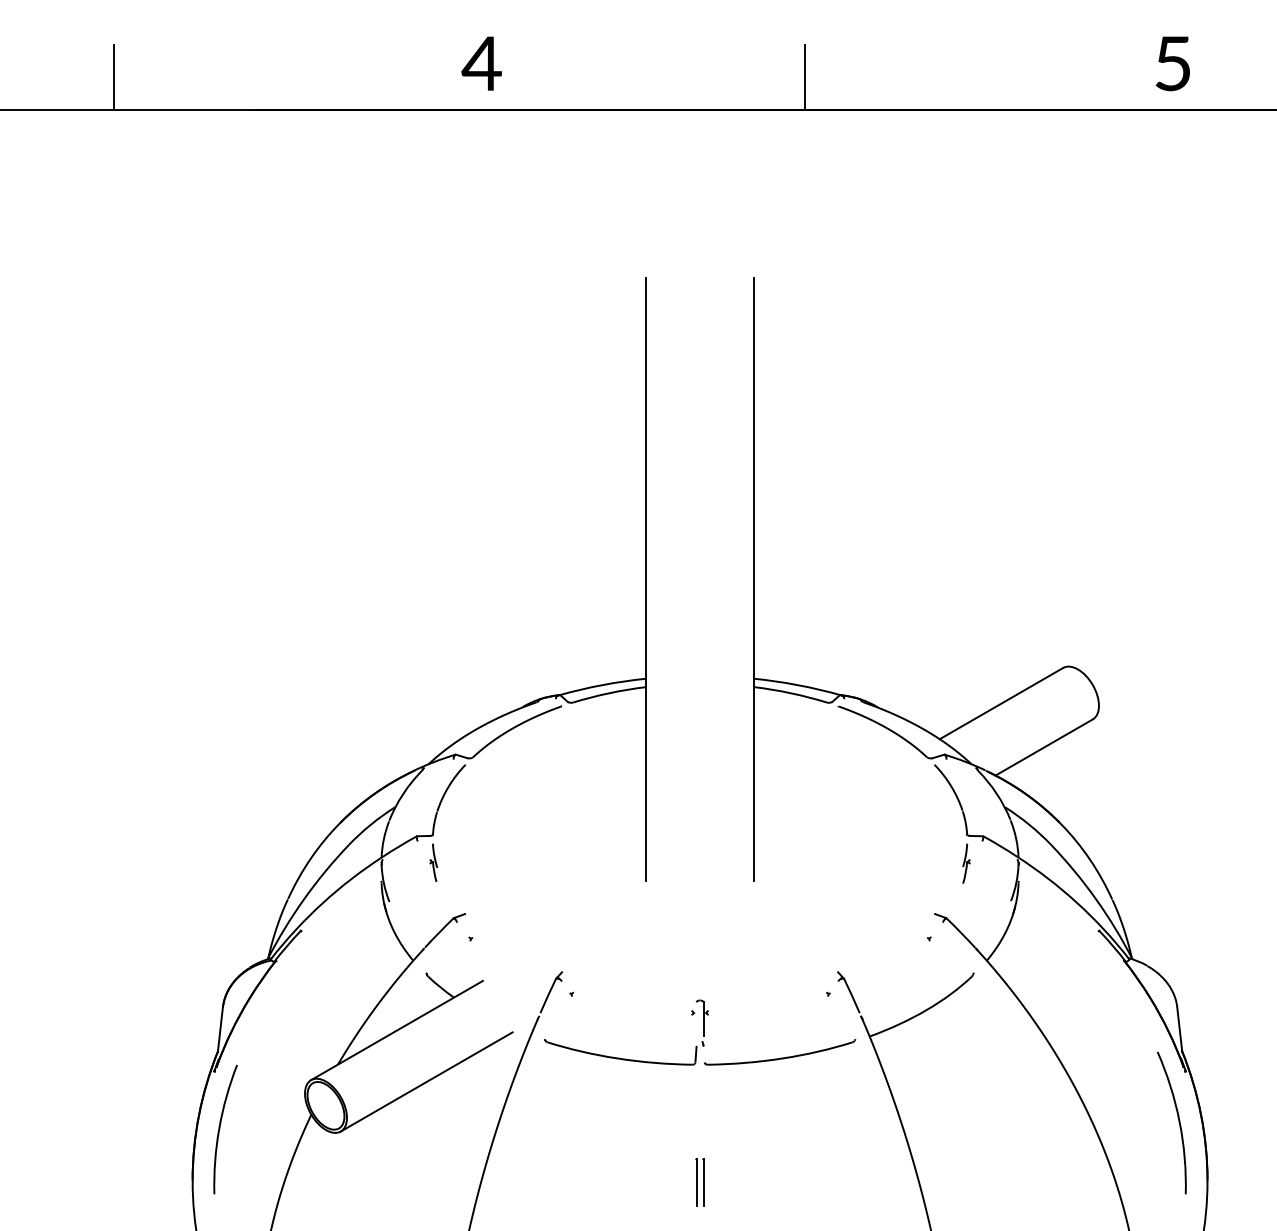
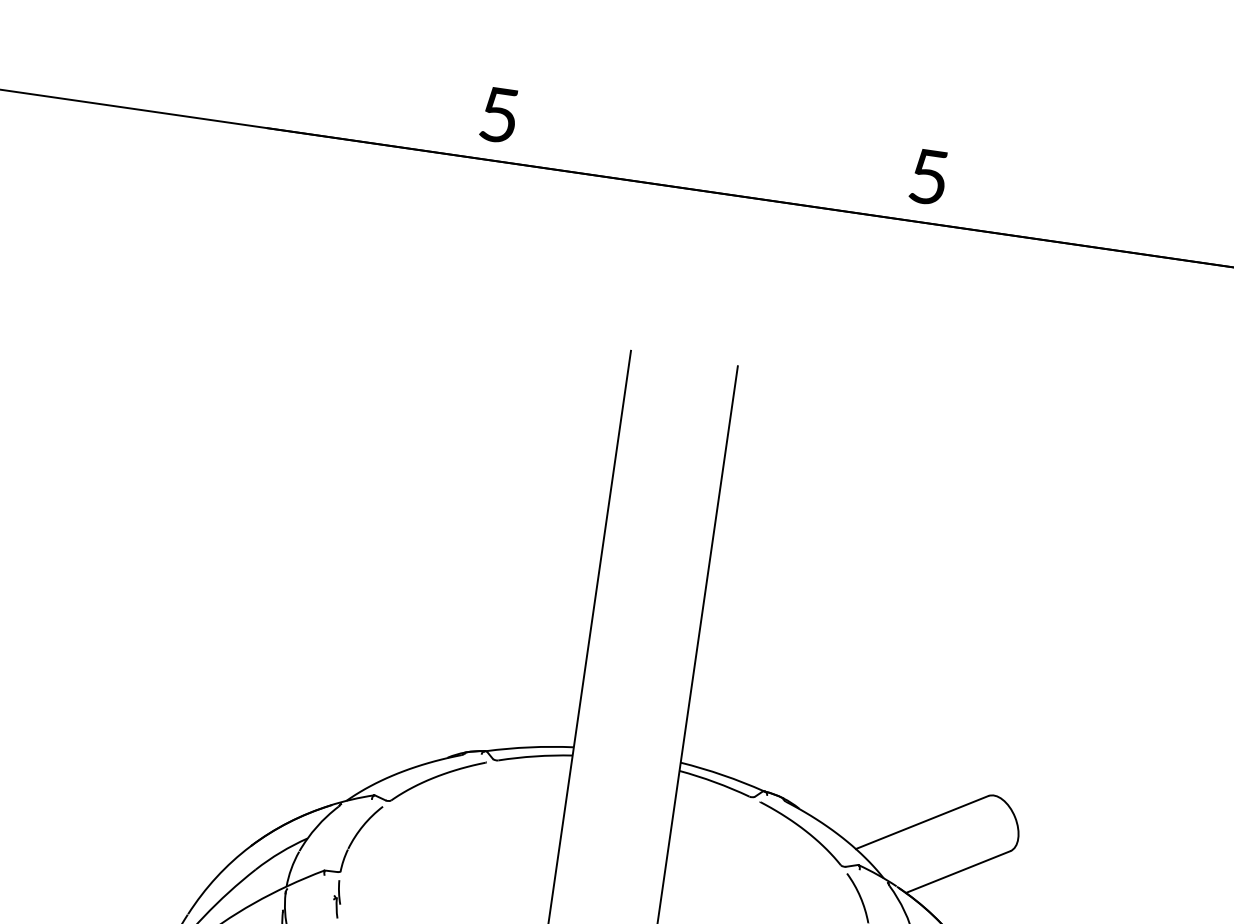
text: (481, 63) -> (498, 114), 4 -> 5
text: (1172, 63) -> (928, 176), moved
line: (114, 76) -> (133, 75), removed
line: (805, 76) -> (817, 173), removed

